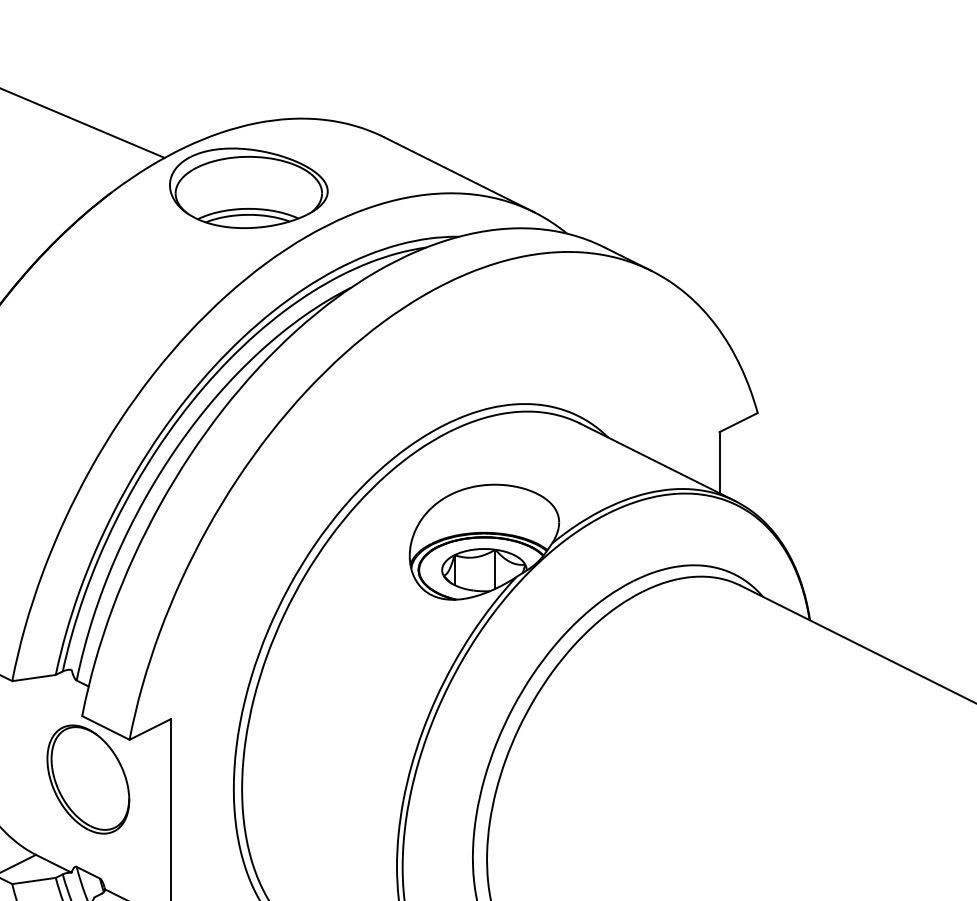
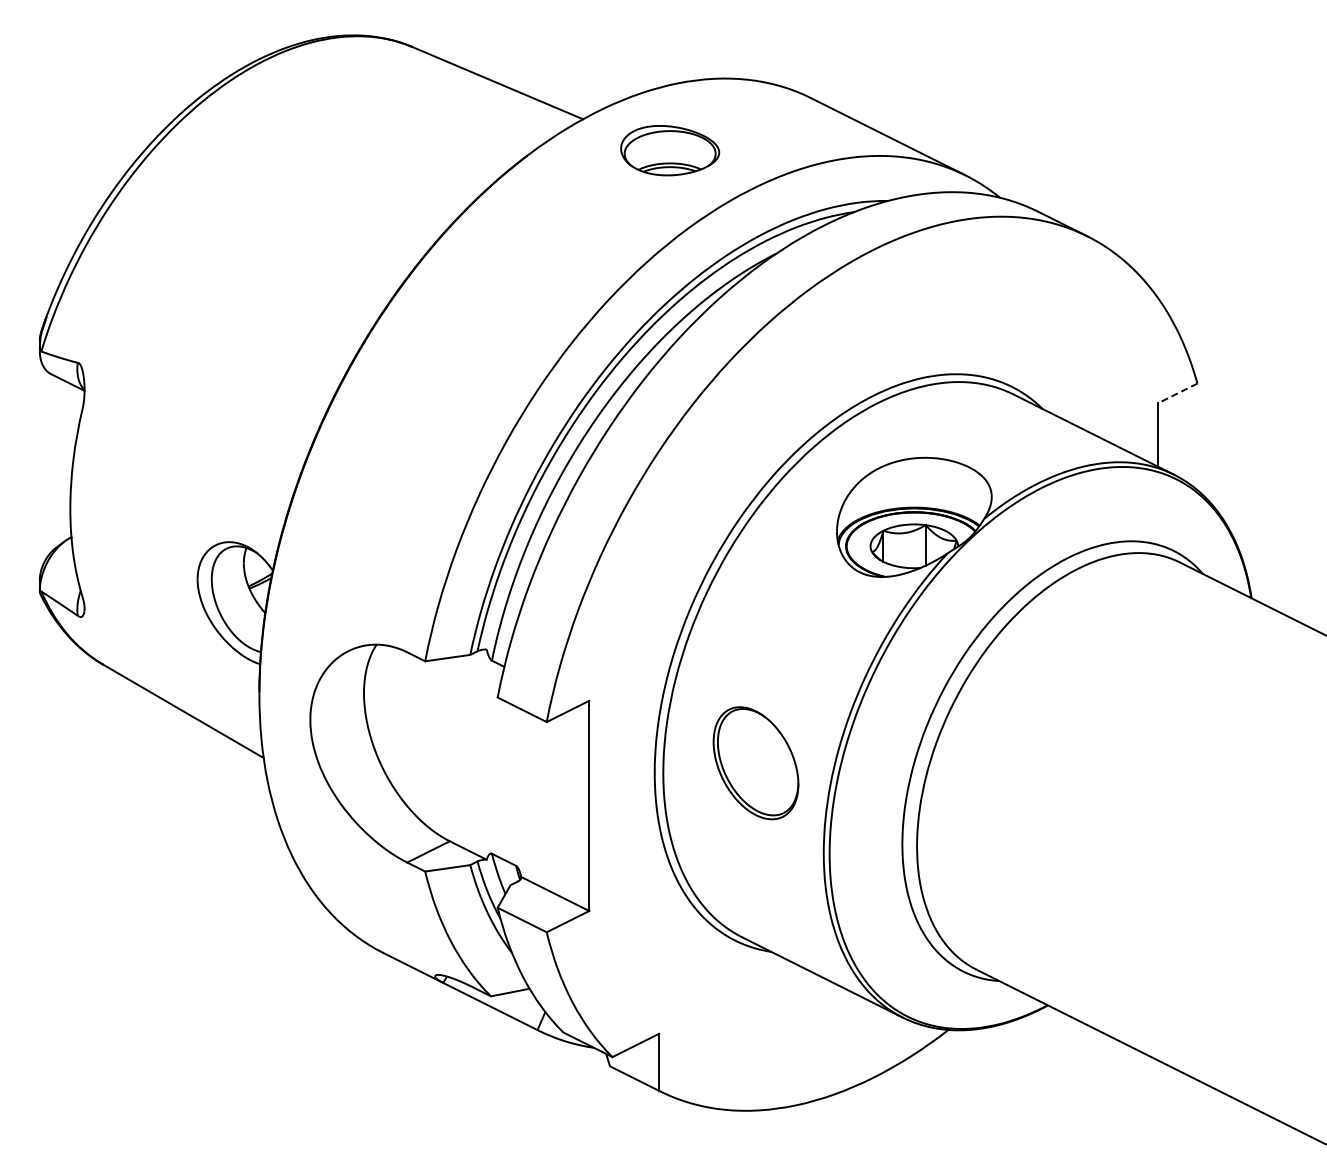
part: (248, 188) -> (669, 150), size x0.6
line: (738, 422) -> (1177, 393), solid -> dashed
part: (87, 779) -> (755, 763), moved

